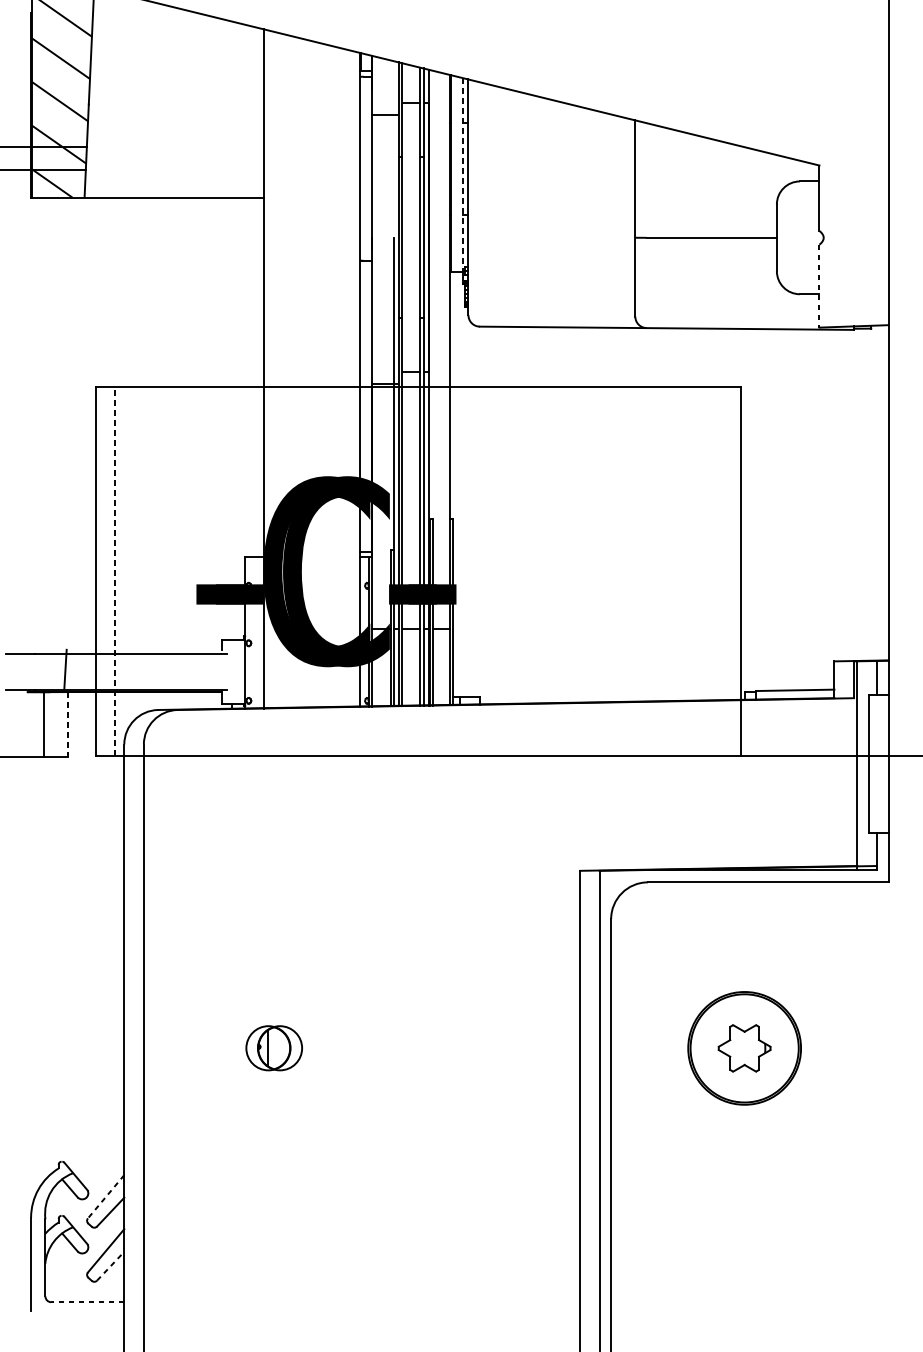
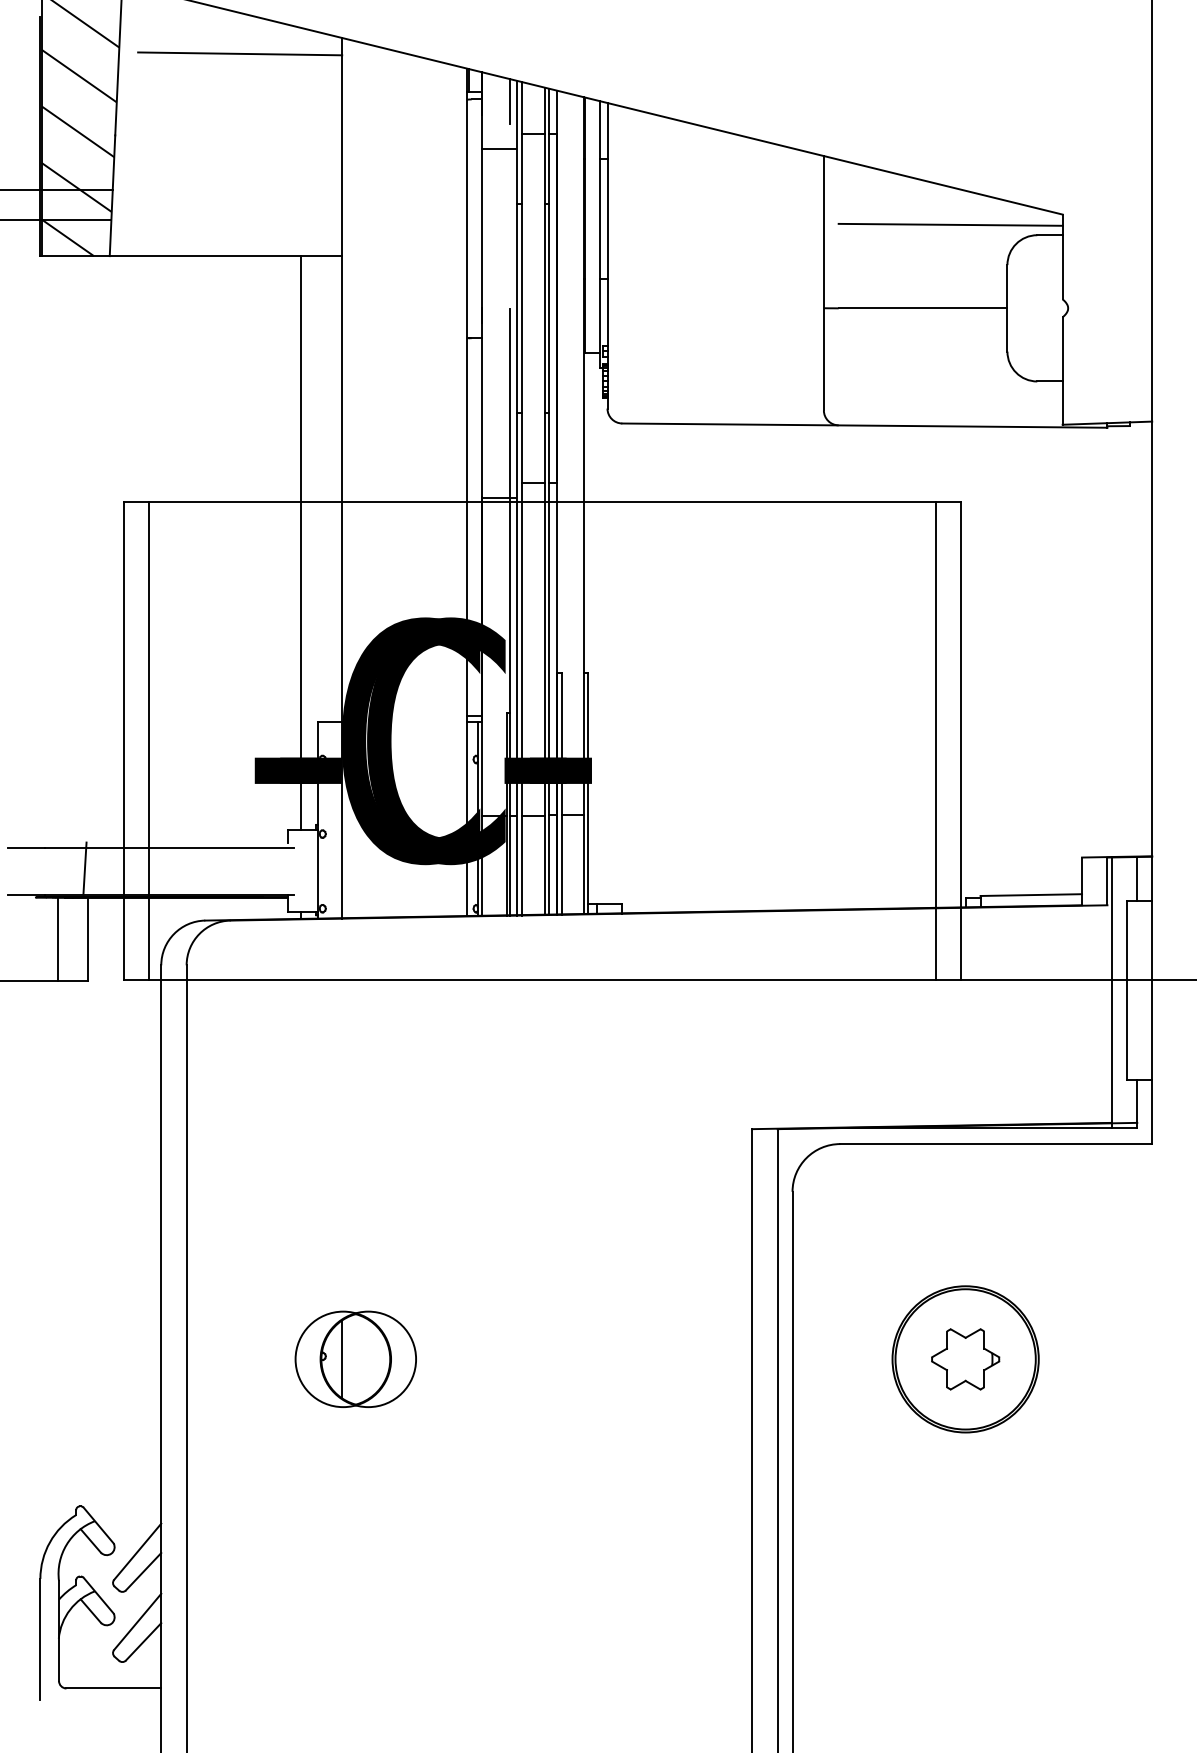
line: (185, 41) -> (240, 53), added
line: (393, 78) -> (510, 101), added
line: (732, 173) -> (950, 224), added
line: (463, 175) -> (600, 227), dashed -> solid
line: (819, 286) -> (1062, 371), dashed -> solid
line: (232, 419) -> (301, 543), added
line: (115, 571) -> (149, 741), dashed -> solid
line: (721, 571) -> (935, 740), added
line: (68, 724) -> (88, 939), dashed -> solid
part: (274, 1047) -> (355, 1358), size x1.67
line: (105, 1196) -> (137, 1551), dashed -> solid
line: (110, 1265) -> (143, 1641), dashed -> solid
line: (87, 1302) -> (113, 1688), dashed -> solid

